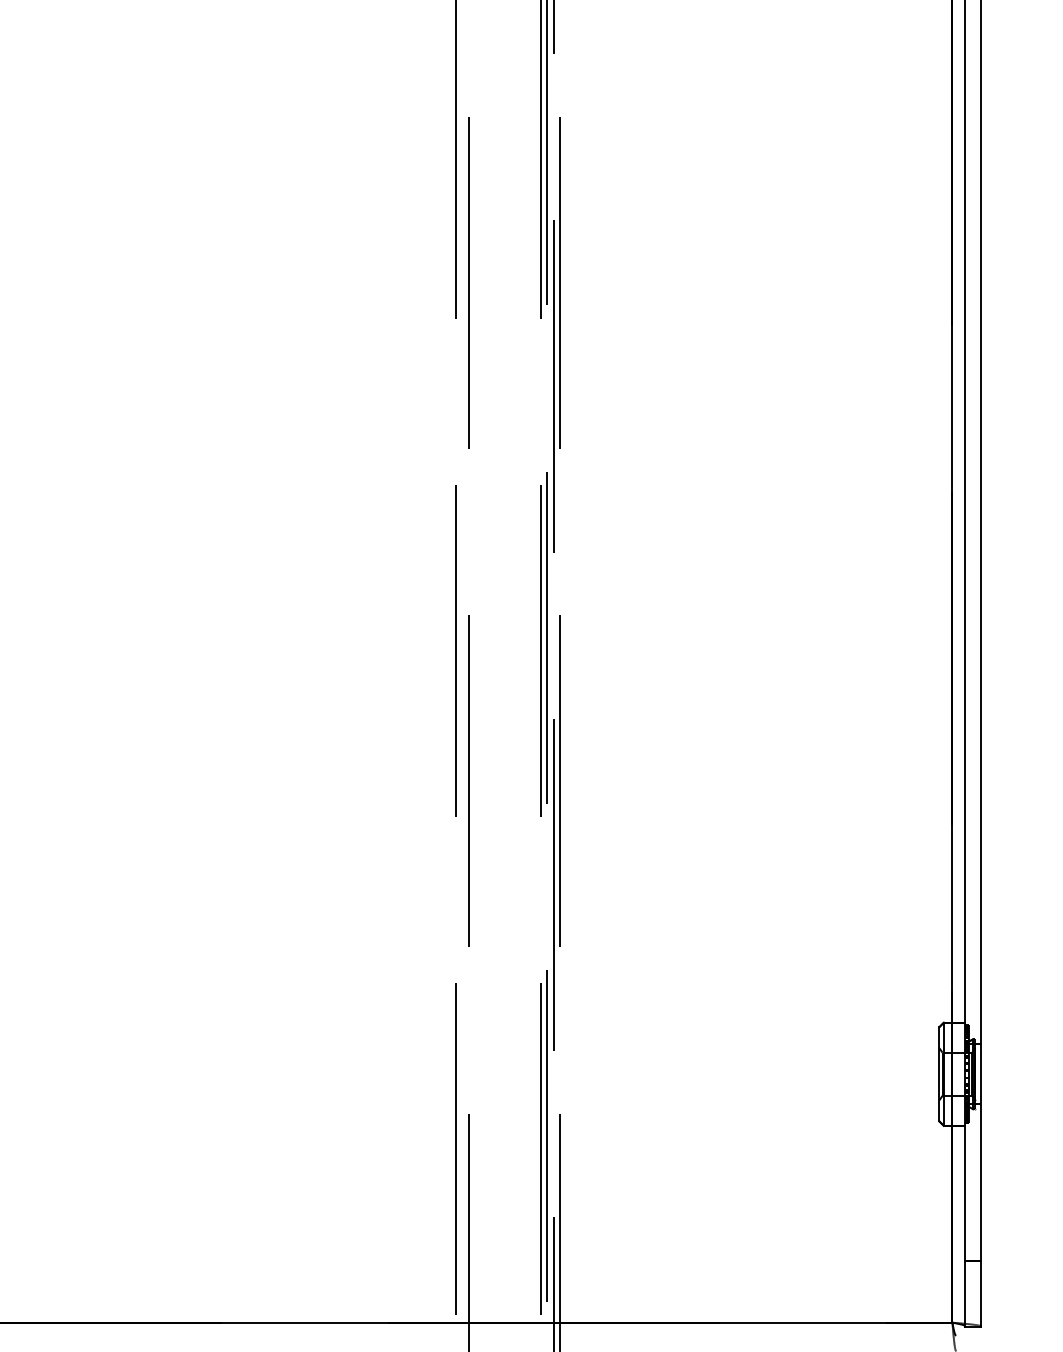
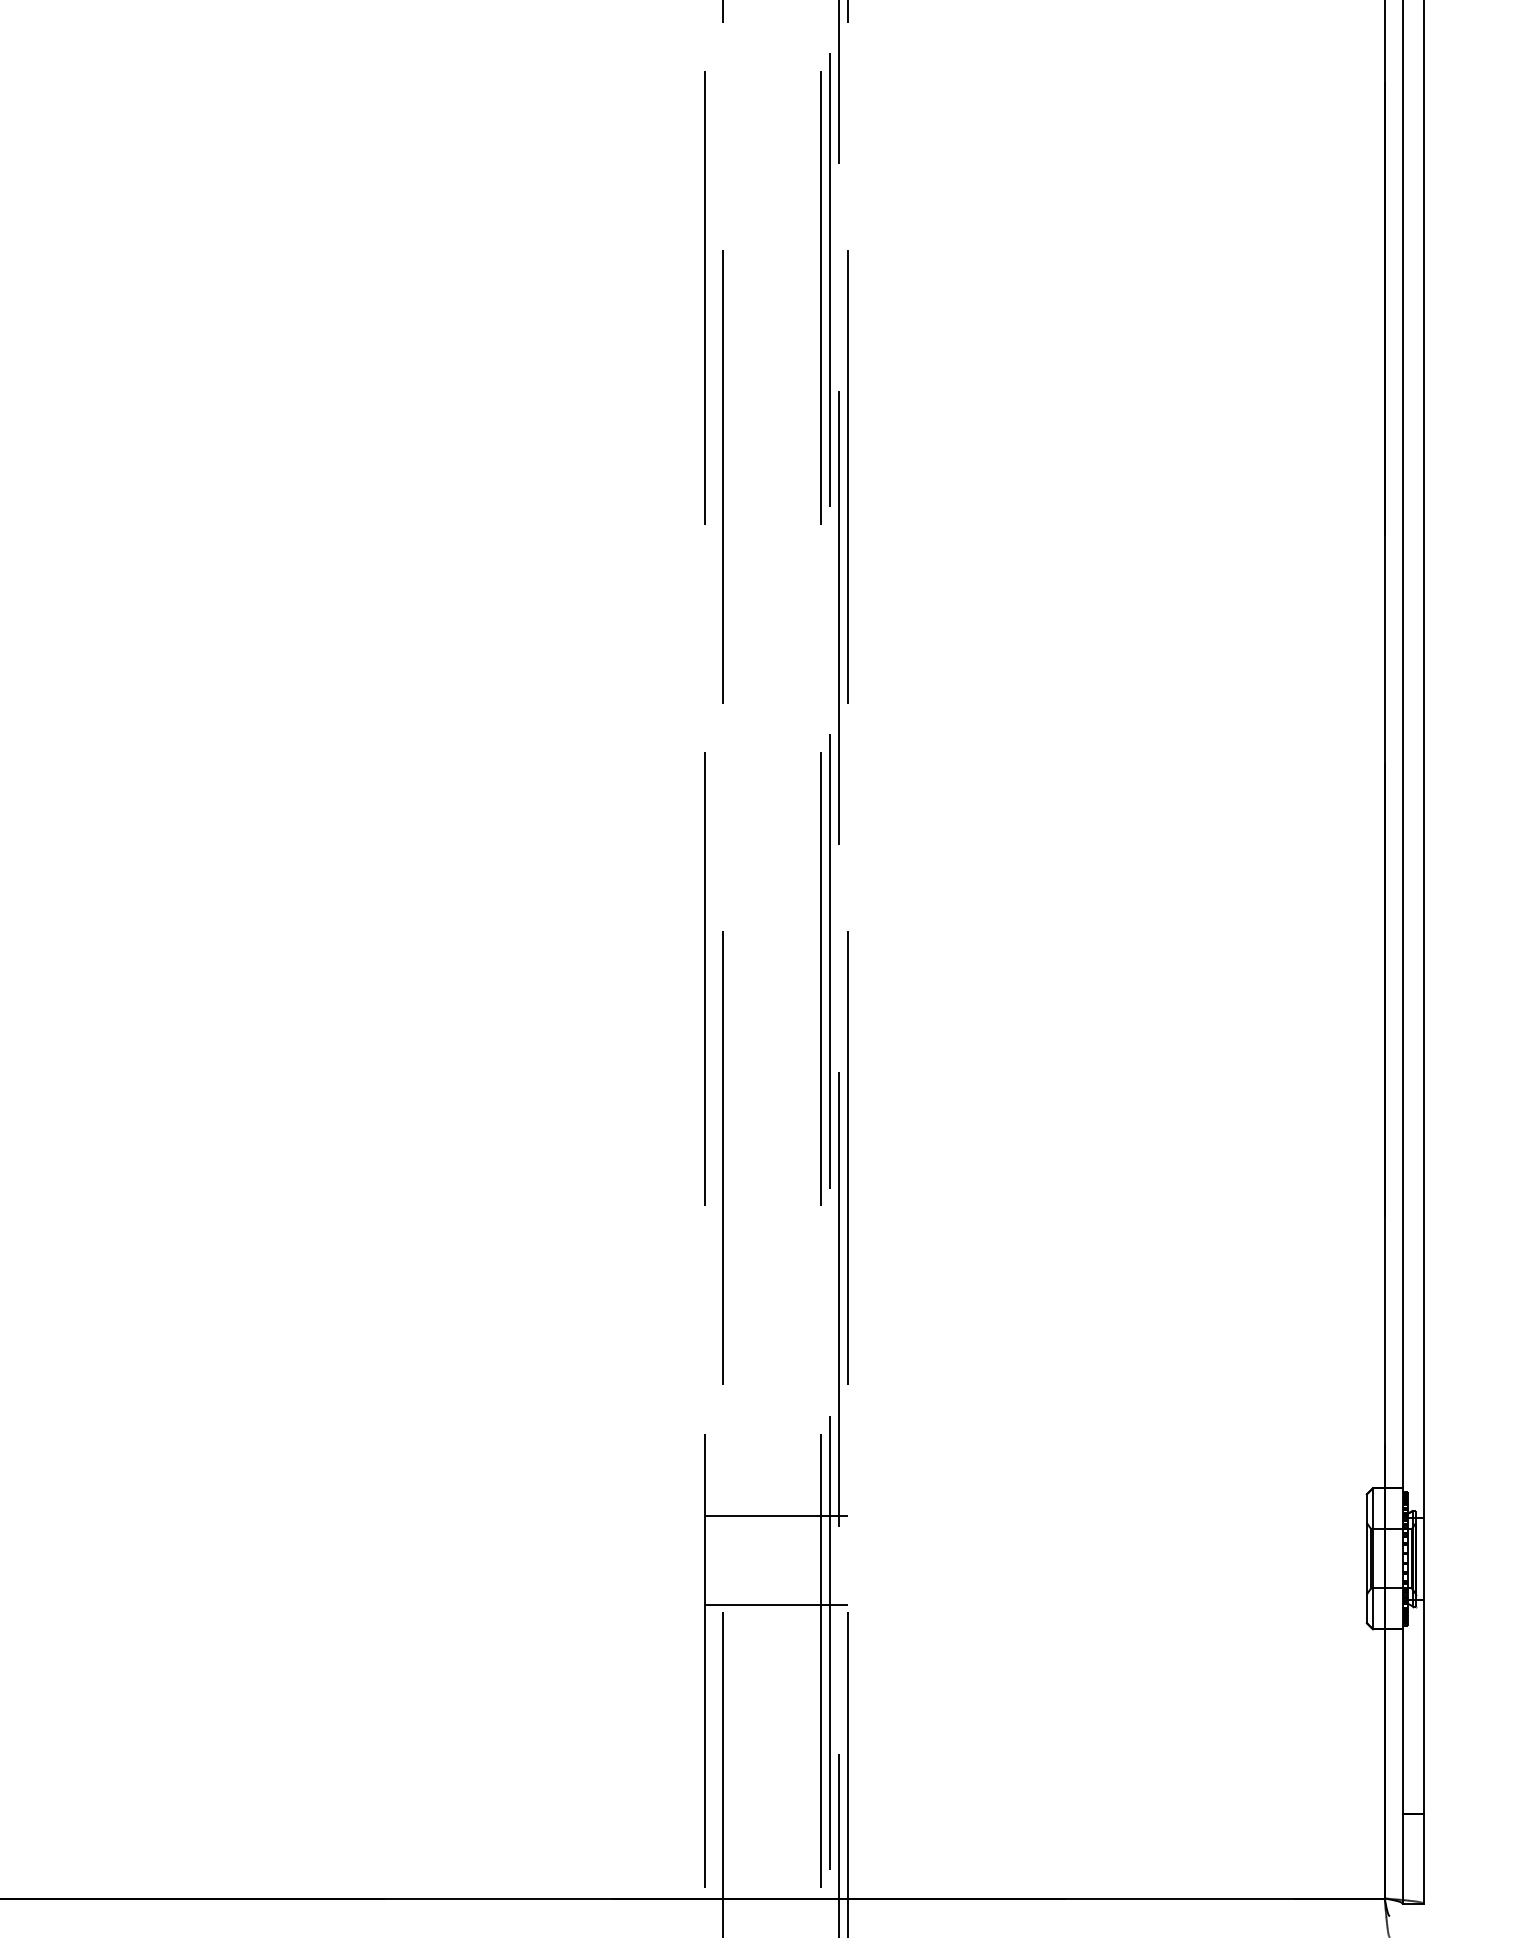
line: (507, 1042) -> (776, 1515), added
line: (507, 1108) -> (776, 1605), added

